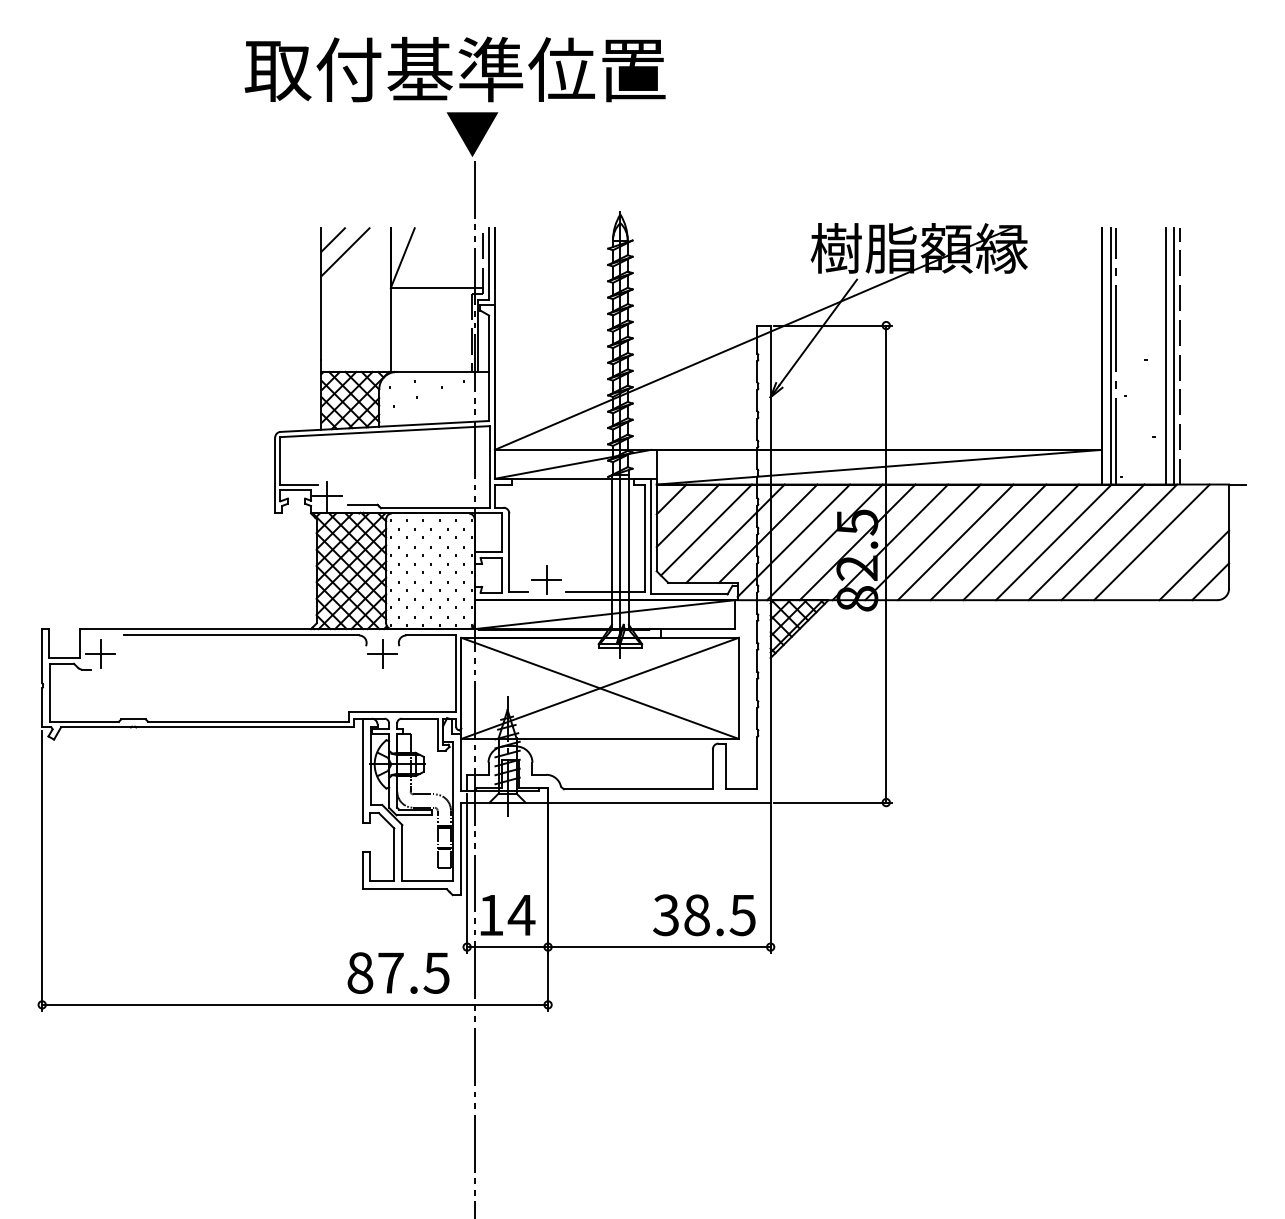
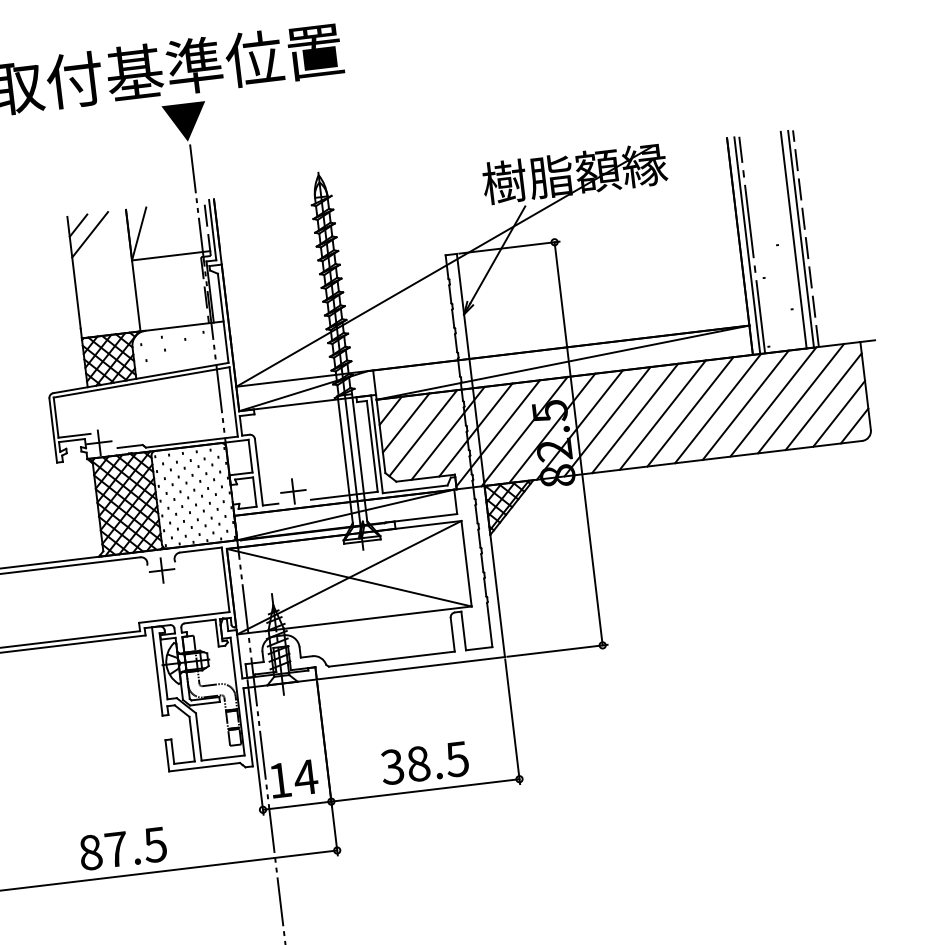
line: (1177, 548) -> (823, 401), added
text: (704, 915) -> (424, 763), moved
text: (398, 972) -> (123, 848), moved

